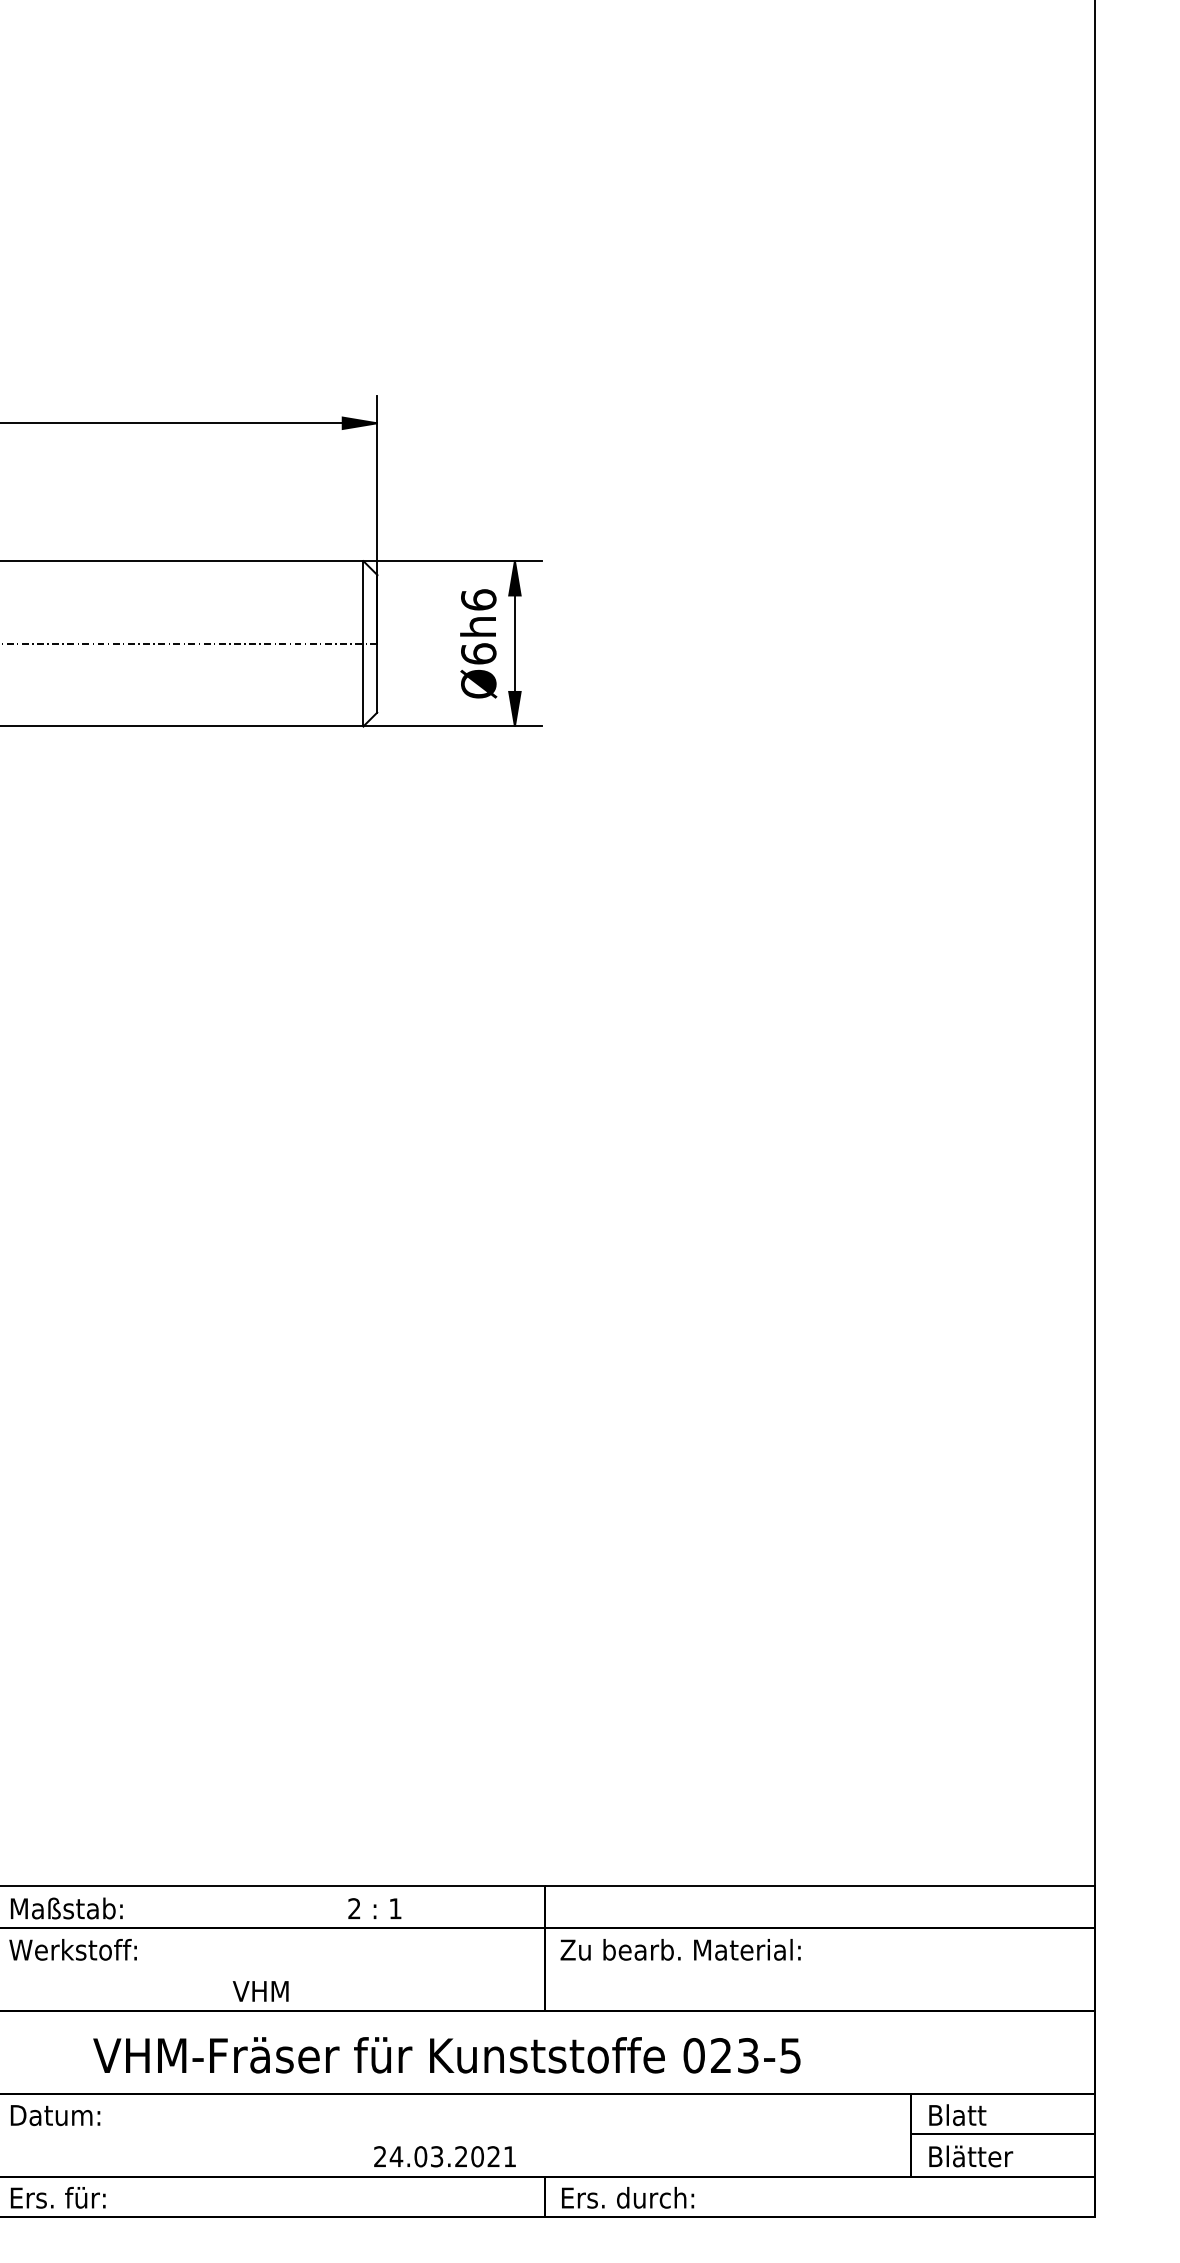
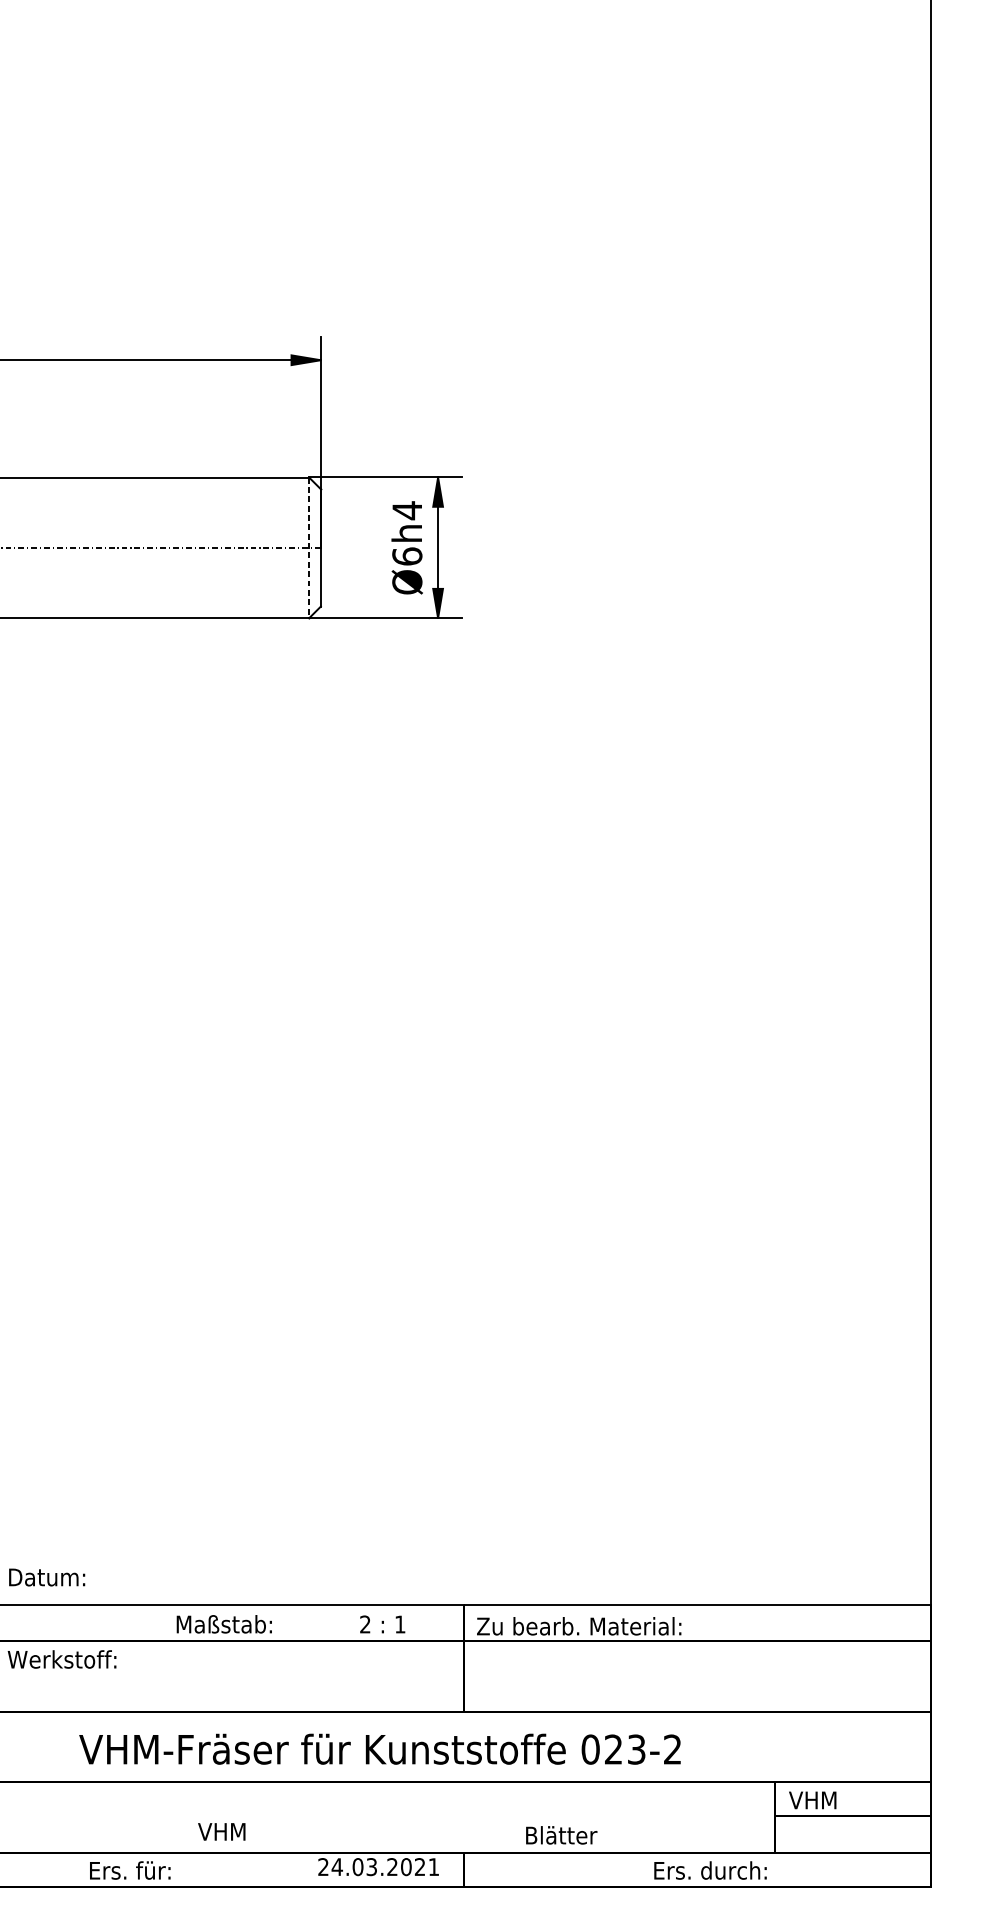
text: (478, 599) -> (407, 510), Ø6h6 -> Ø6h4
line: (363, 643) -> (309, 547), solid -> dashed
text: (66, 1908) -> (224, 1624), moved
text: (374, 1908) -> (382, 1624), moved
text: (680, 1949) -> (579, 1626), moved
text: (260, 1991) -> (221, 1831), moved
text: (790, 2055) -> (672, 1749), 023-5 -> 023-2
text: (55, 2115) -> (47, 1577), moved
text: (956, 2115) -> (813, 1800), Blatt -> VHM
text: (444, 2156) -> (378, 1866), moved
text: (971, 2156) -> (562, 1835), moved
text: (57, 2197) -> (129, 1870), moved
text: (628, 2197) -> (710, 1870), moved

